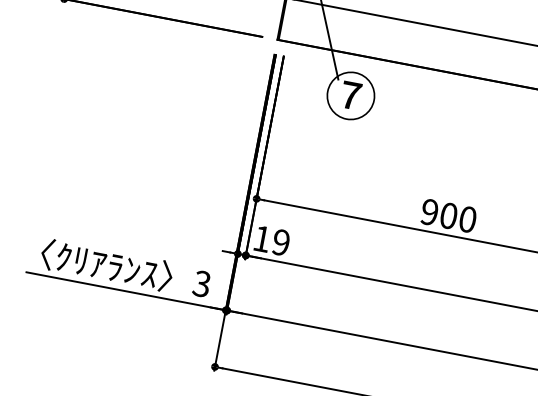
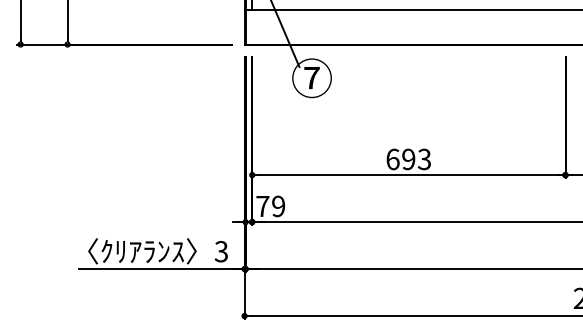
text: (448, 215) -> (408, 159), 900 -> 693
text: (261, 238) -> (262, 206), 19 -> 79

